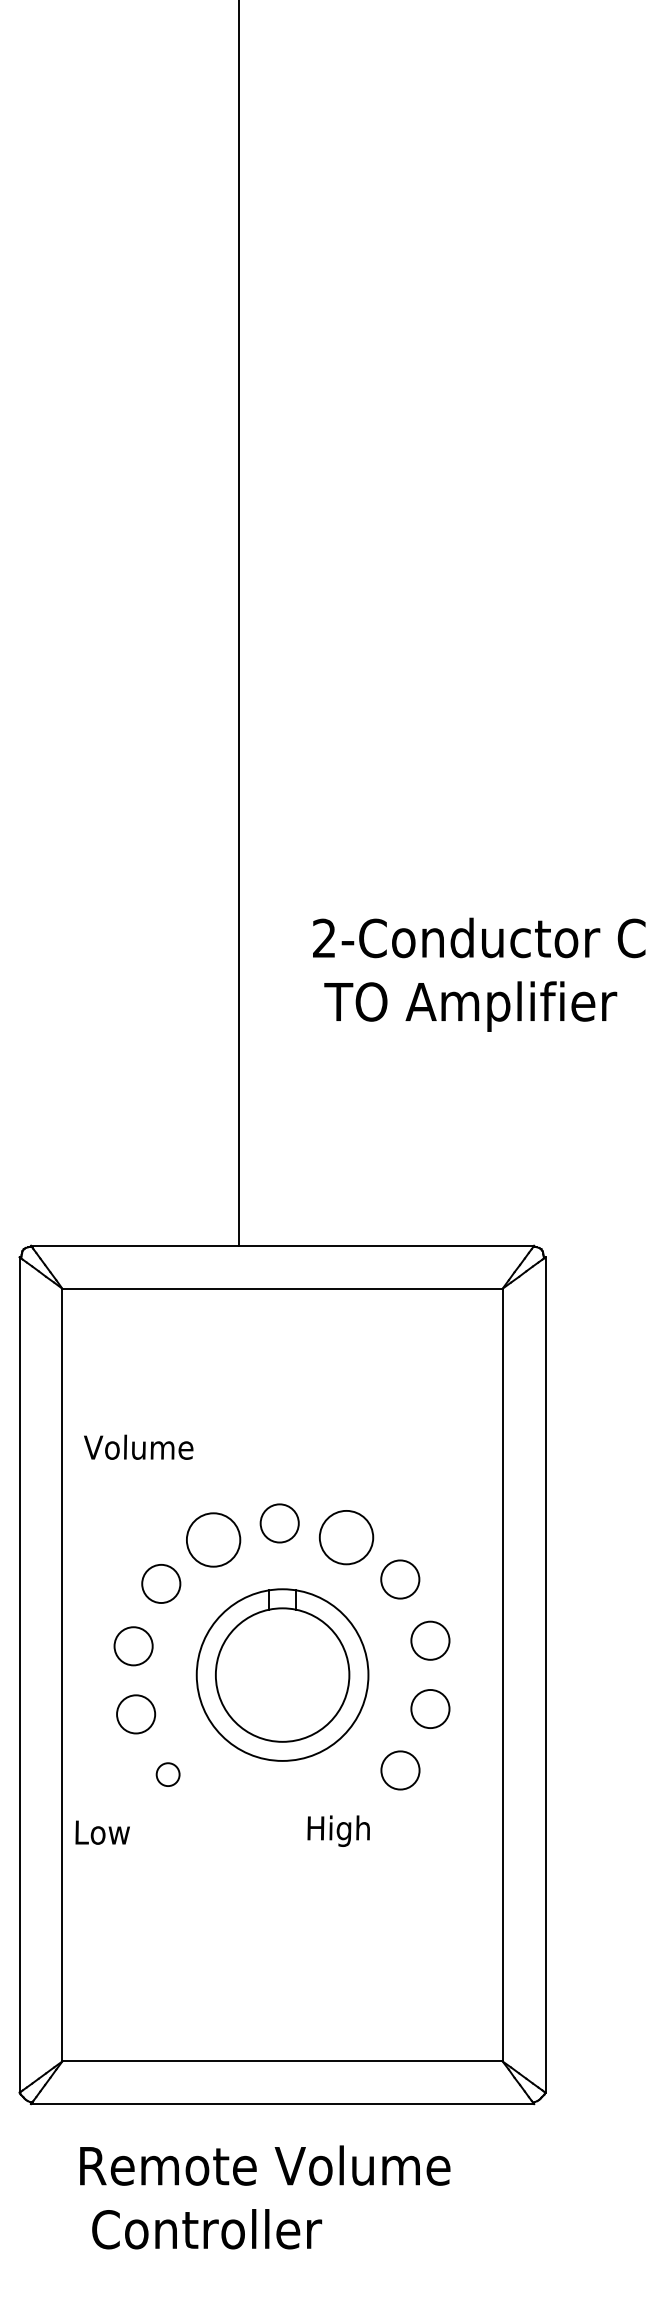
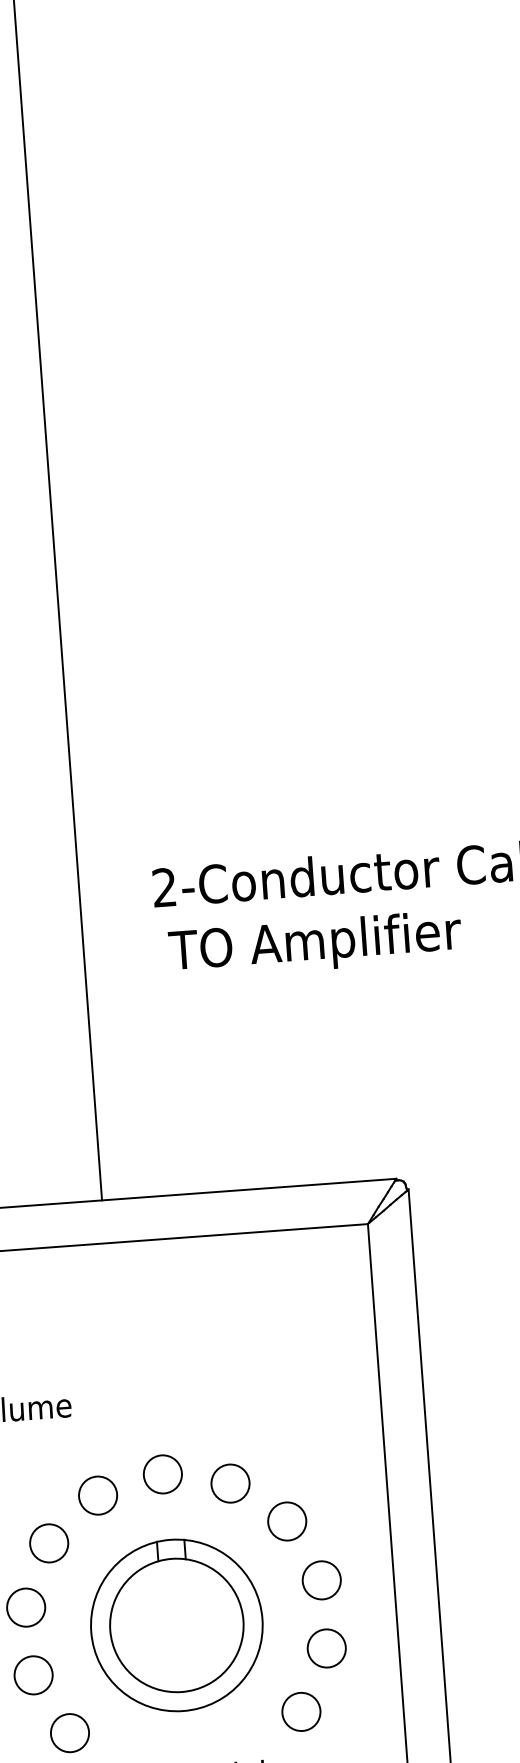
circle: (346, 1537) -> (230, 1483), size x0.71
circle: (213, 1539) -> (98, 1495), size x0.71
circle: (168, 1774) -> (70, 1732), size x1.67

